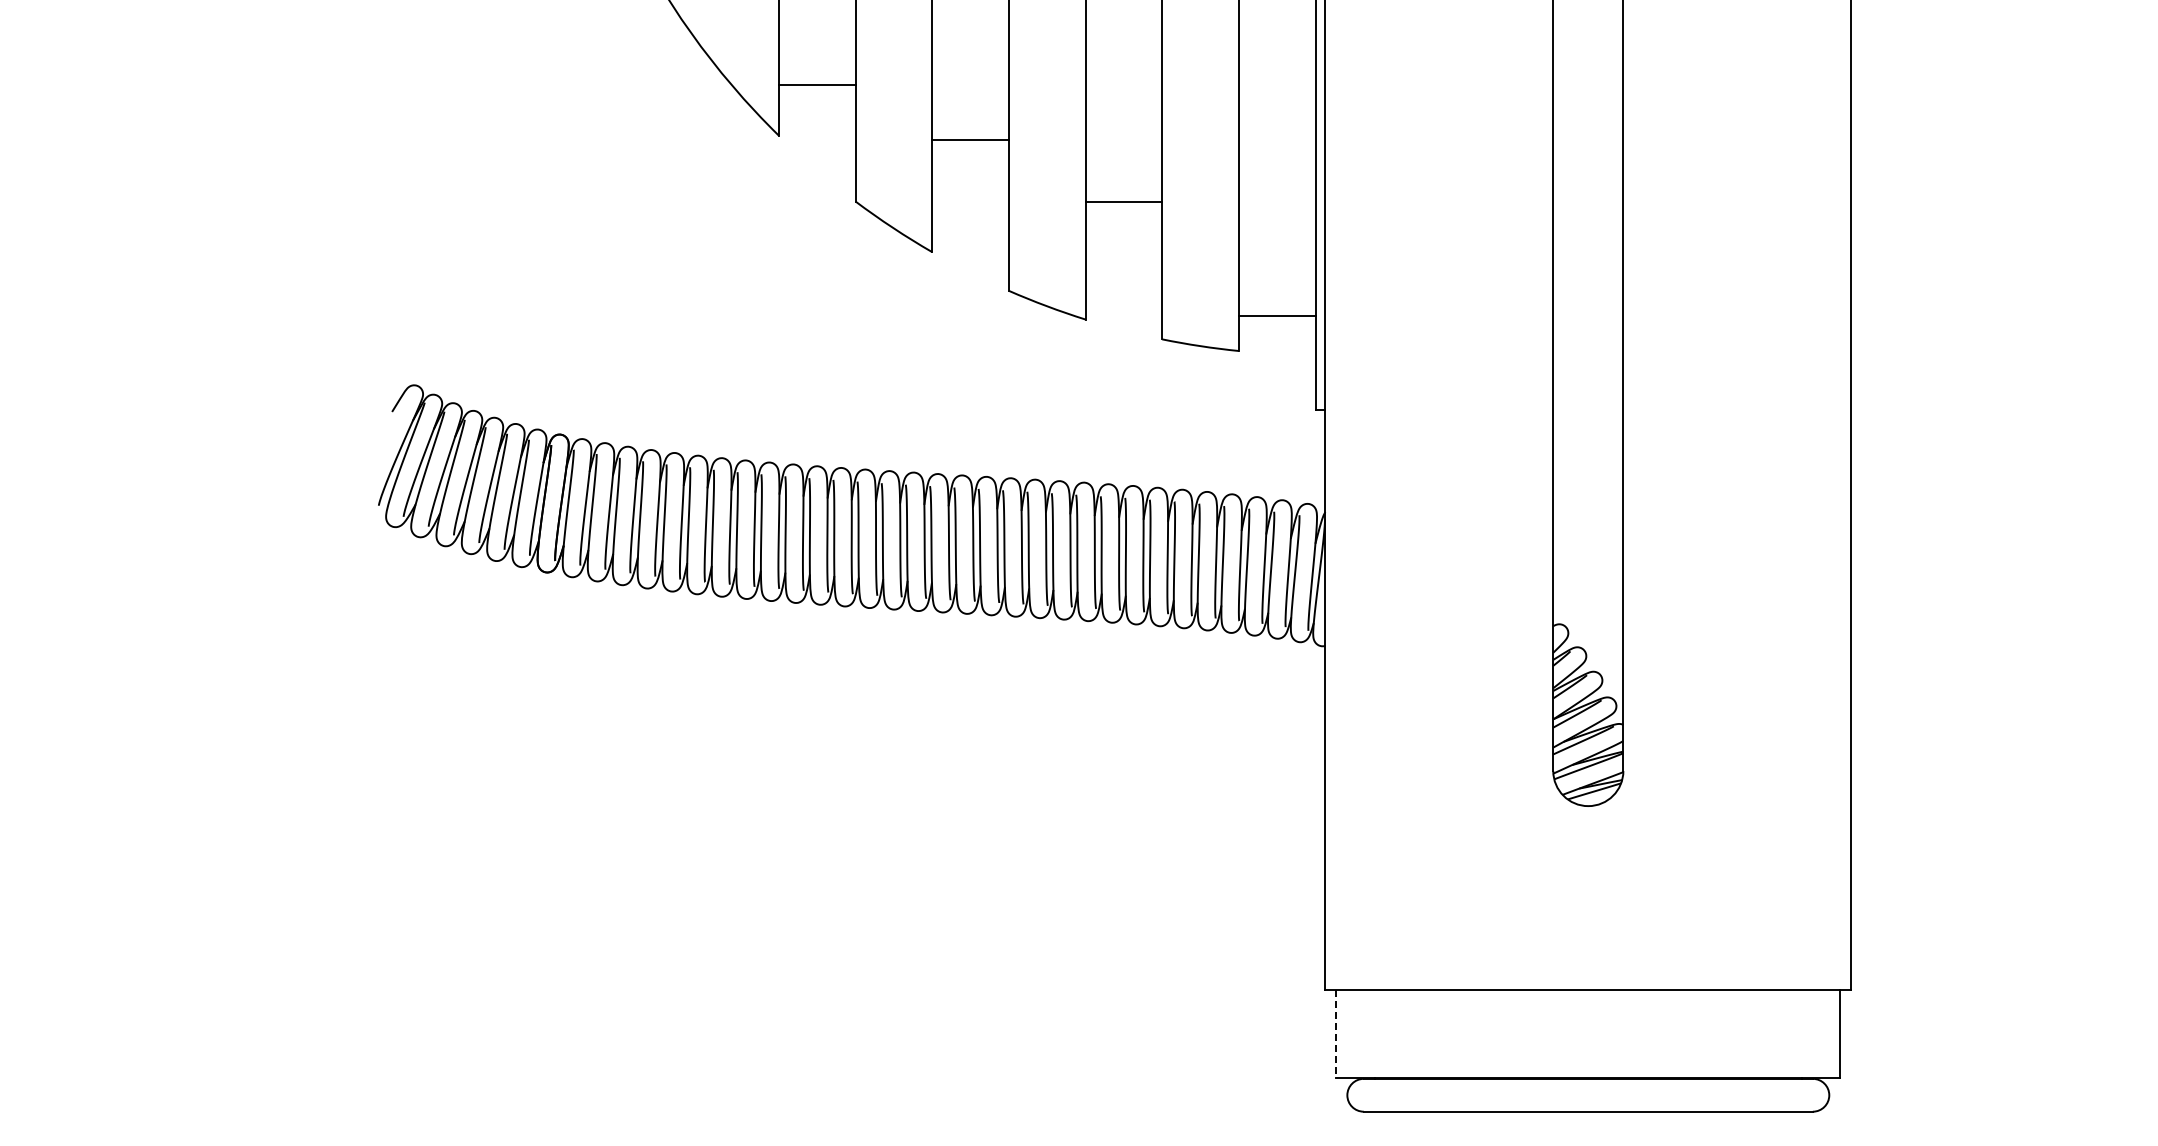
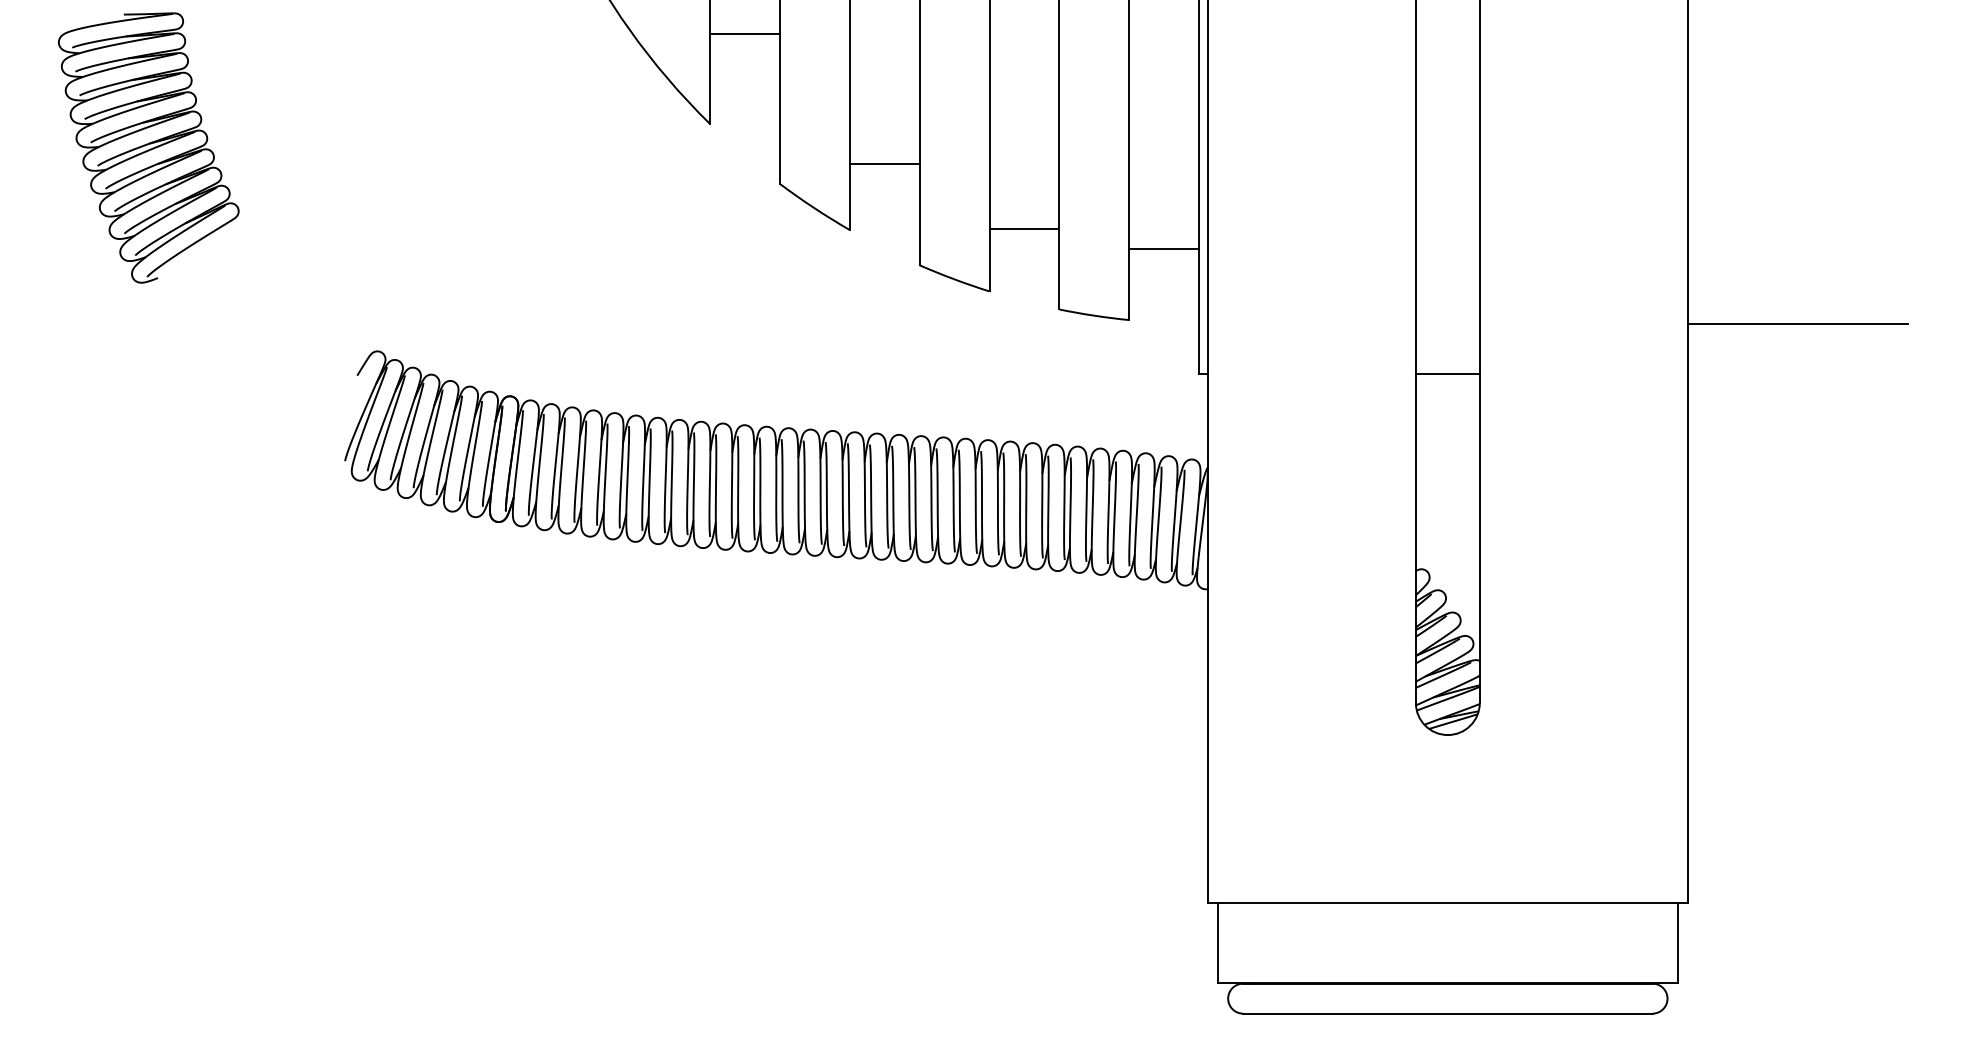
line: (816, 85) -> (744, 34), moved
line: (970, 139) -> (884, 163), moved
part: (162, 161) -> (147, 147), added
line: (1123, 201) -> (1024, 228), moved
line: (1276, 315) -> (1163, 248), moved
line: (1972, 354) -> (1798, 323), added
line: (1588, 409) -> (1448, 373), added
line: (1336, 1033) -> (1218, 942), dashed -> solid

